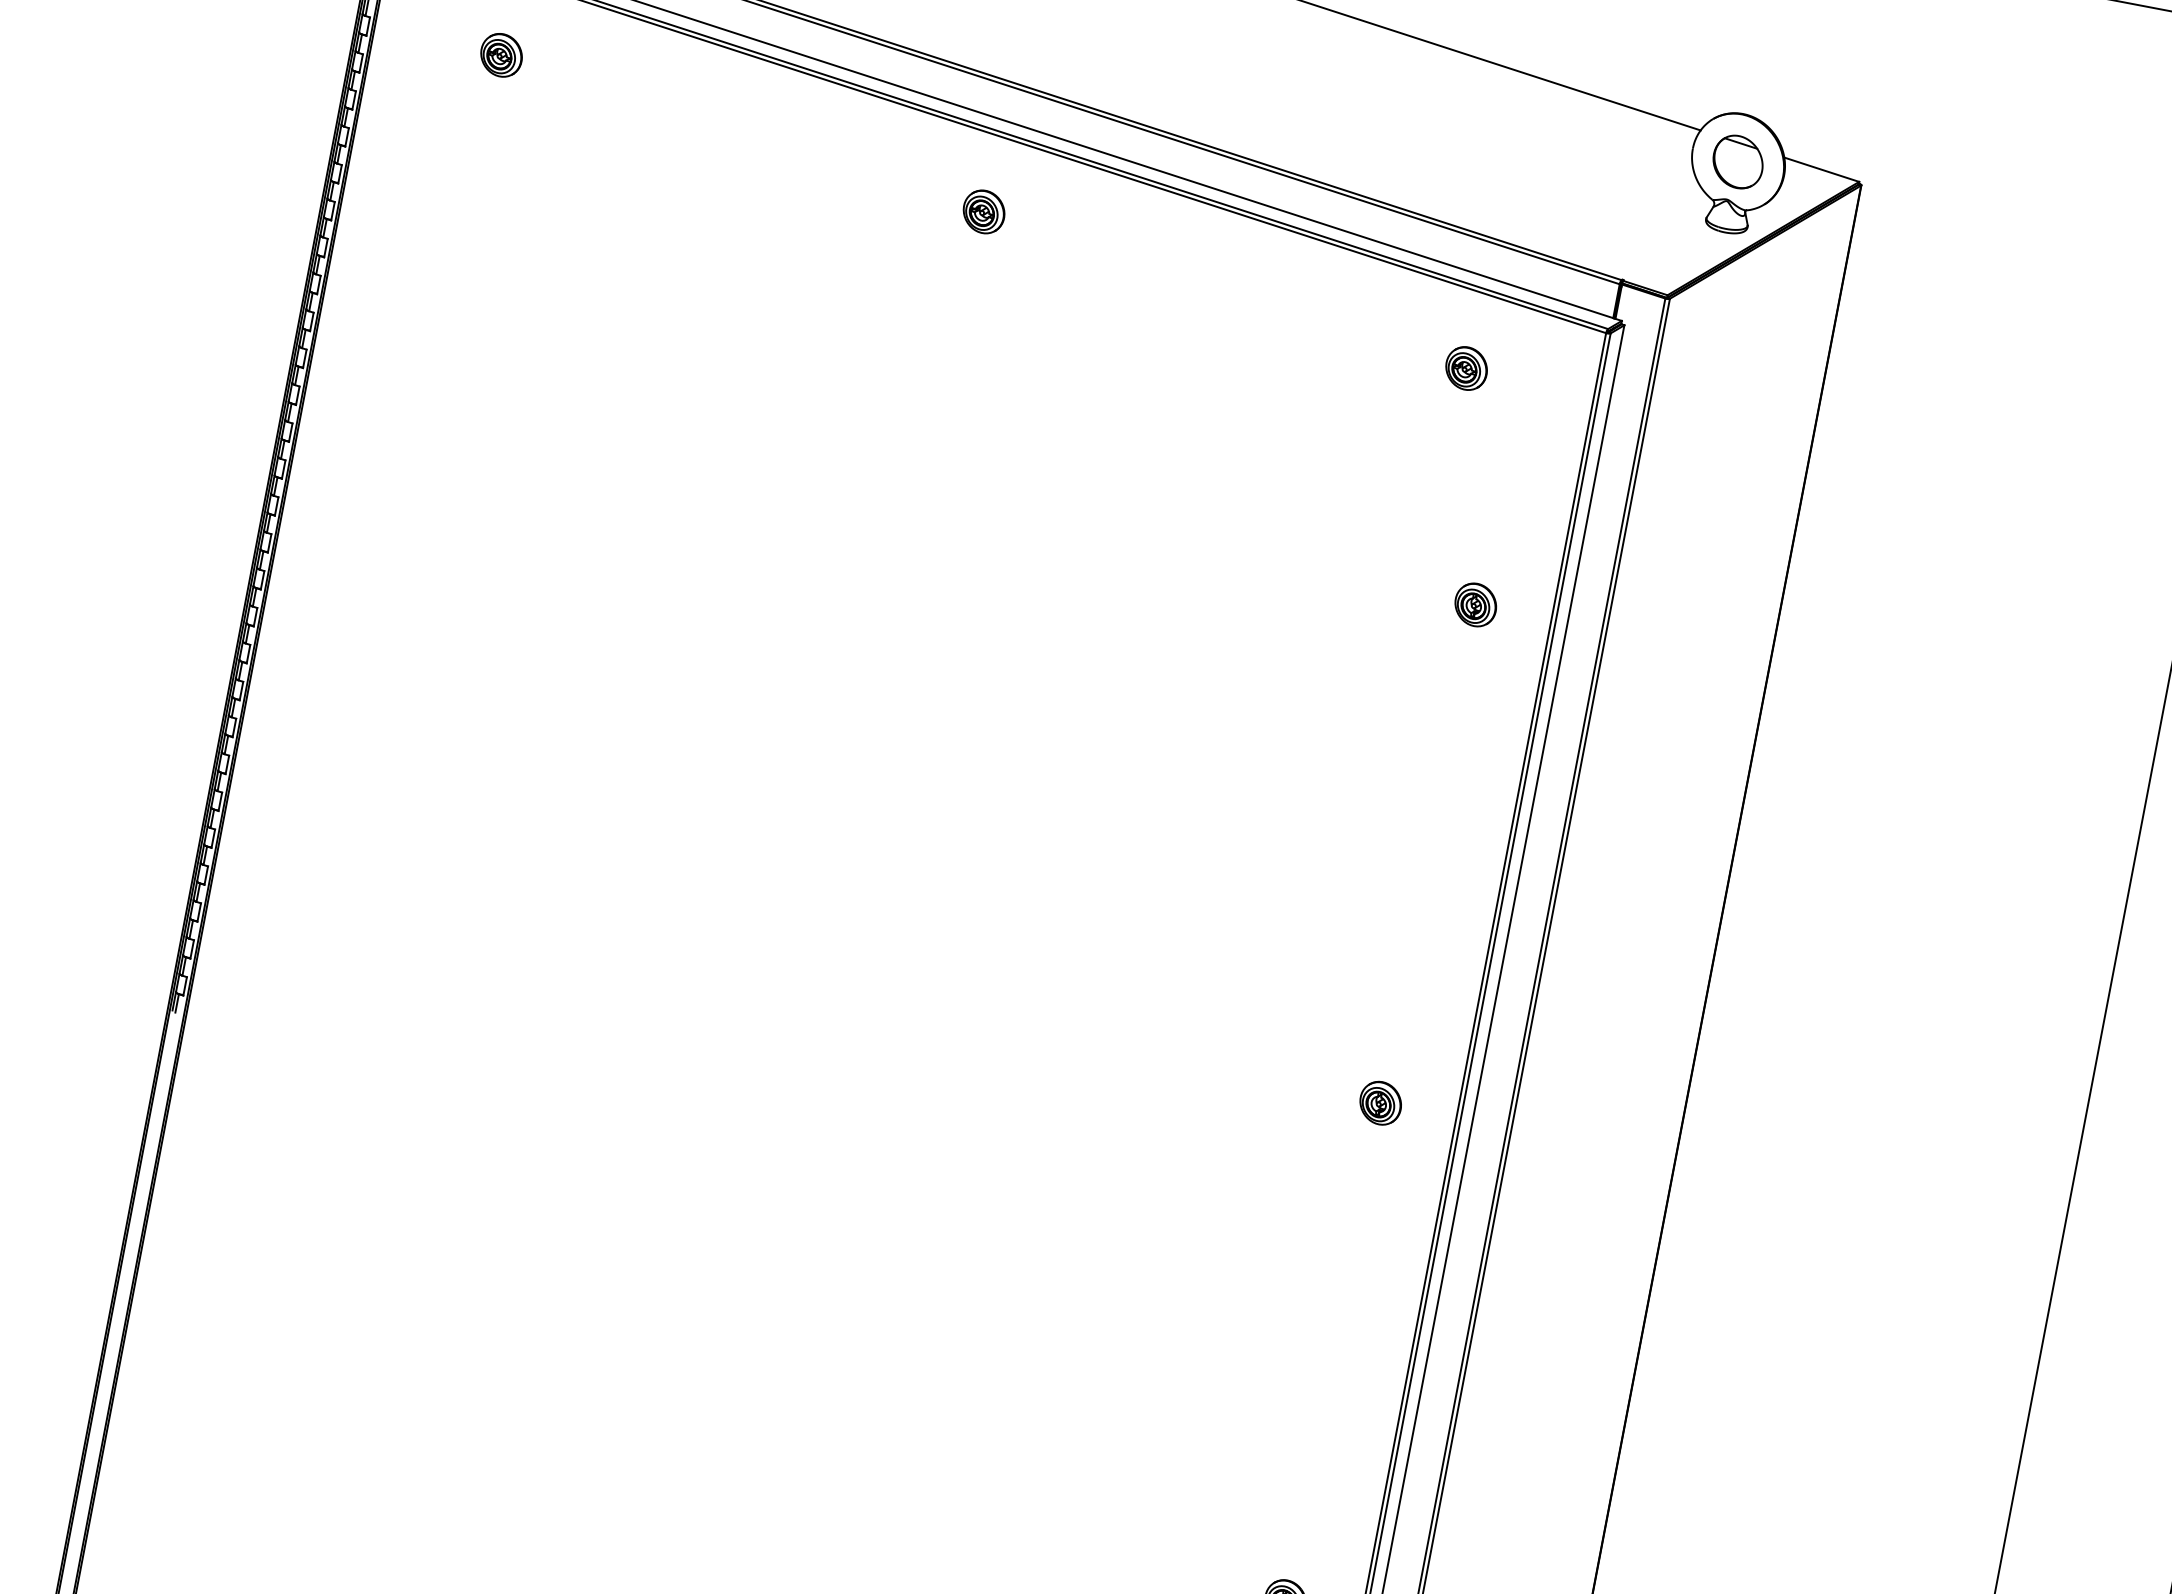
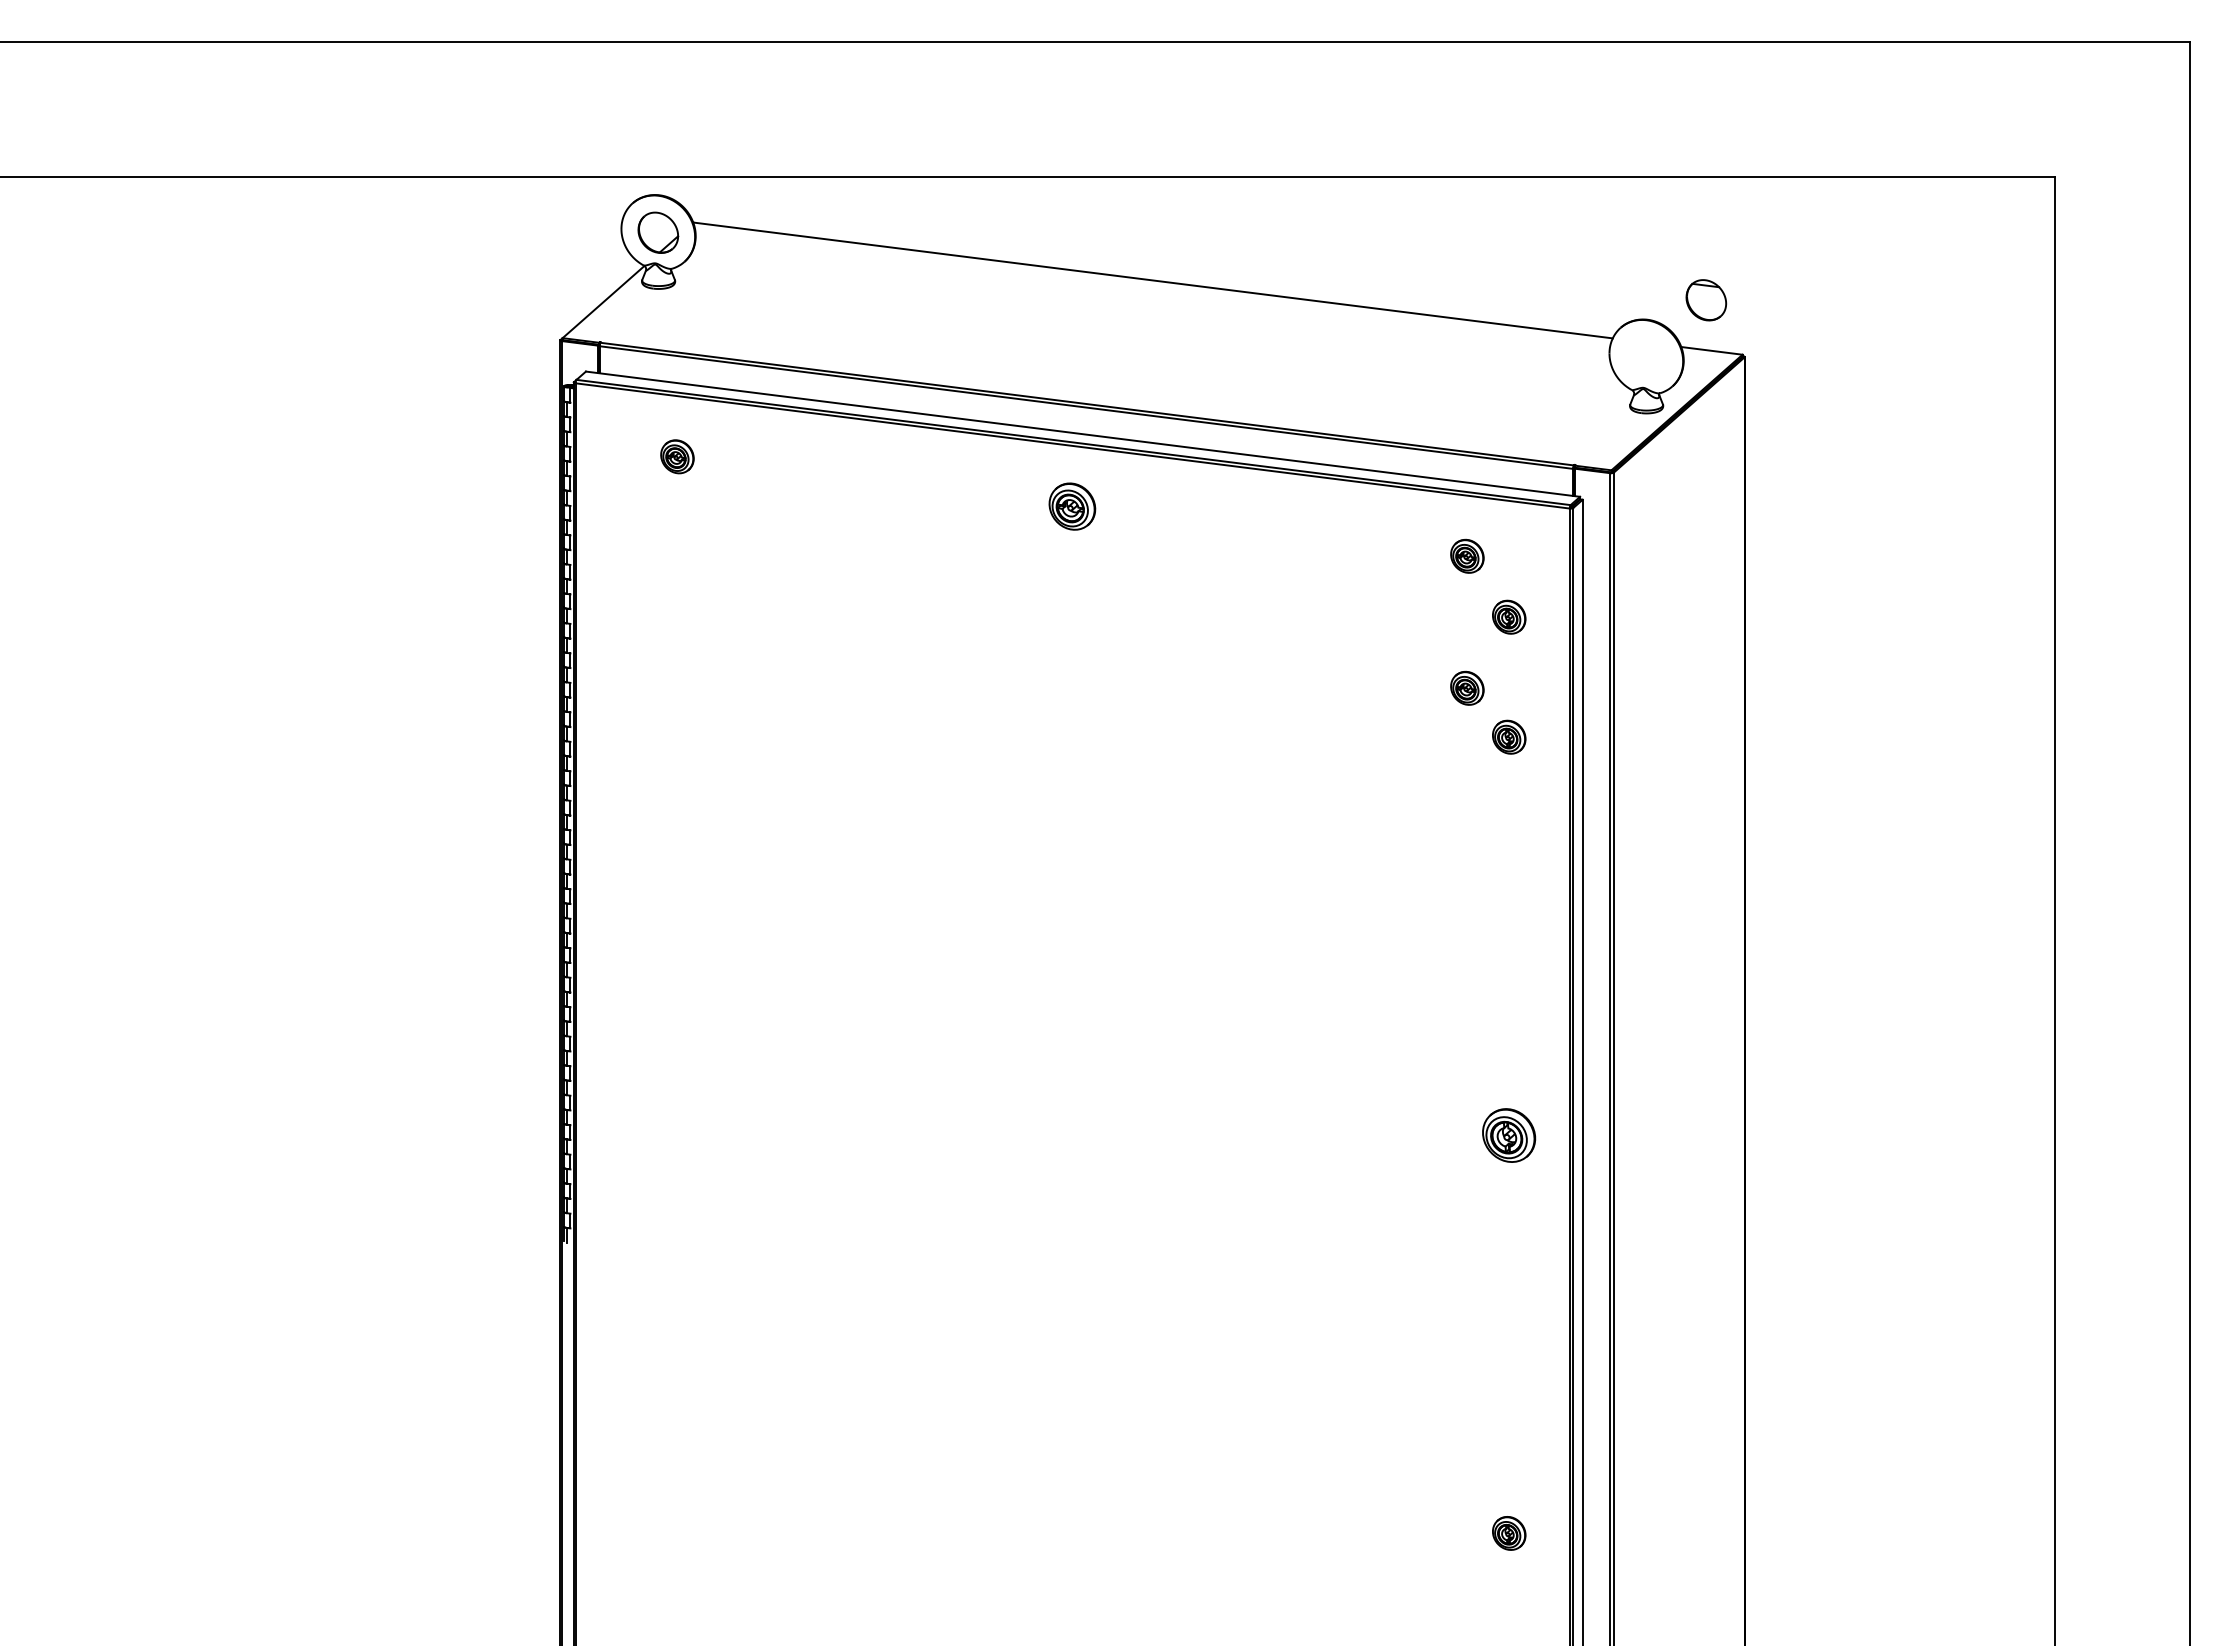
part: (1738, 162) -> (1706, 300), moved
part: (984, 211) -> (1072, 506), size x1.4
part: (1504, 453) -> (1509, 616), added
part: (1435, 532) -> (1467, 687), added
part: (1381, 1102) -> (1509, 1134), size x1.6

